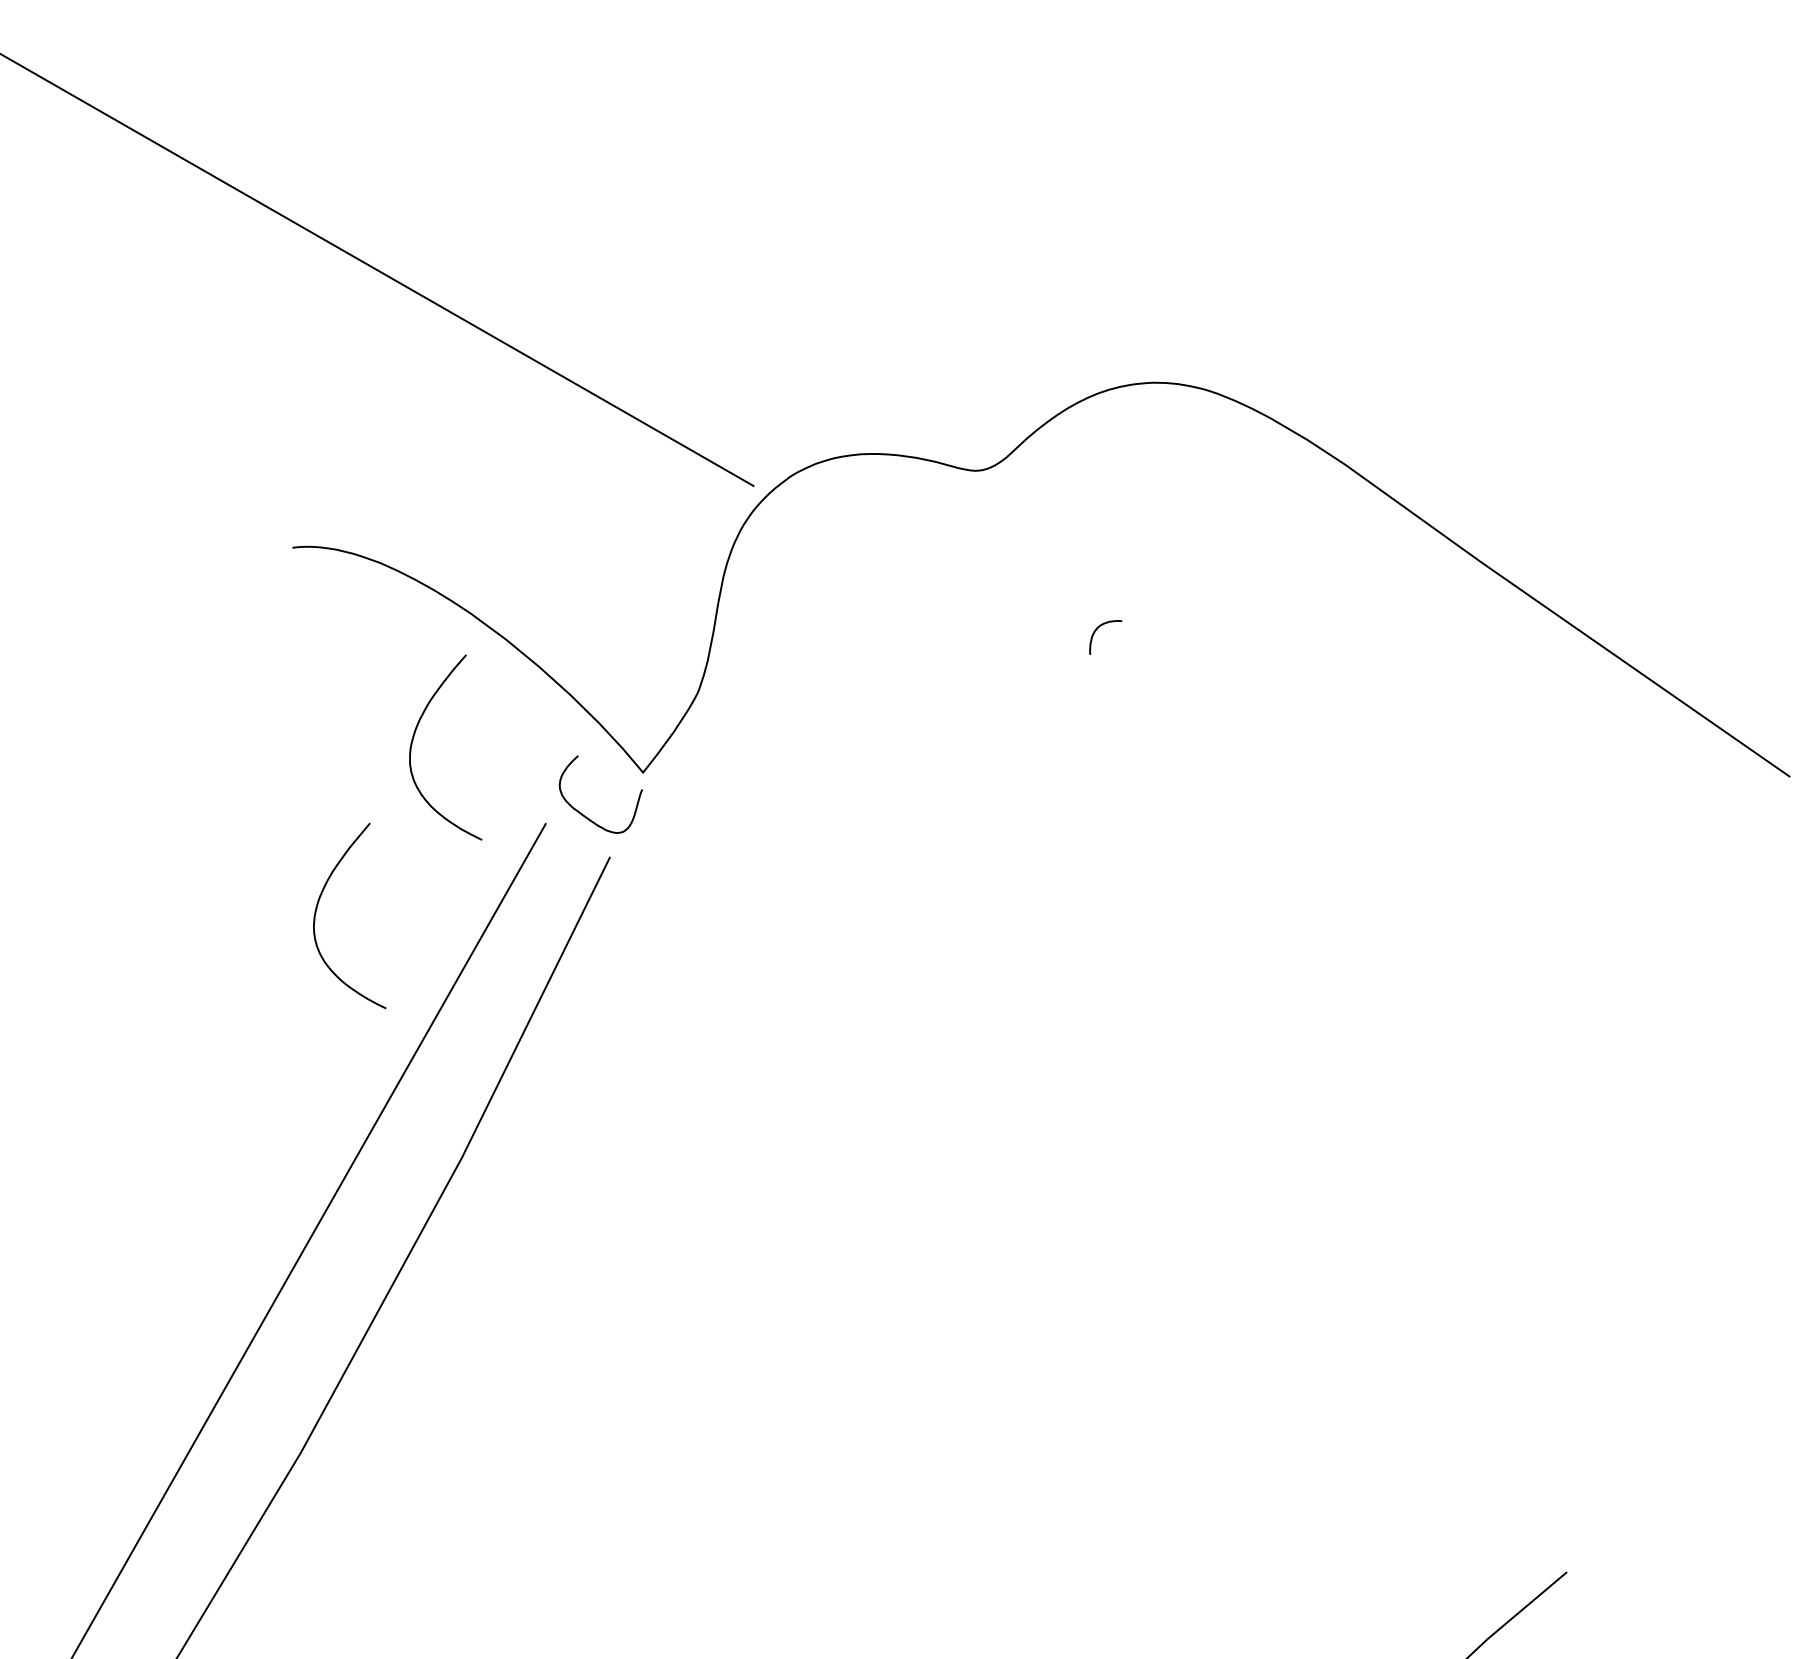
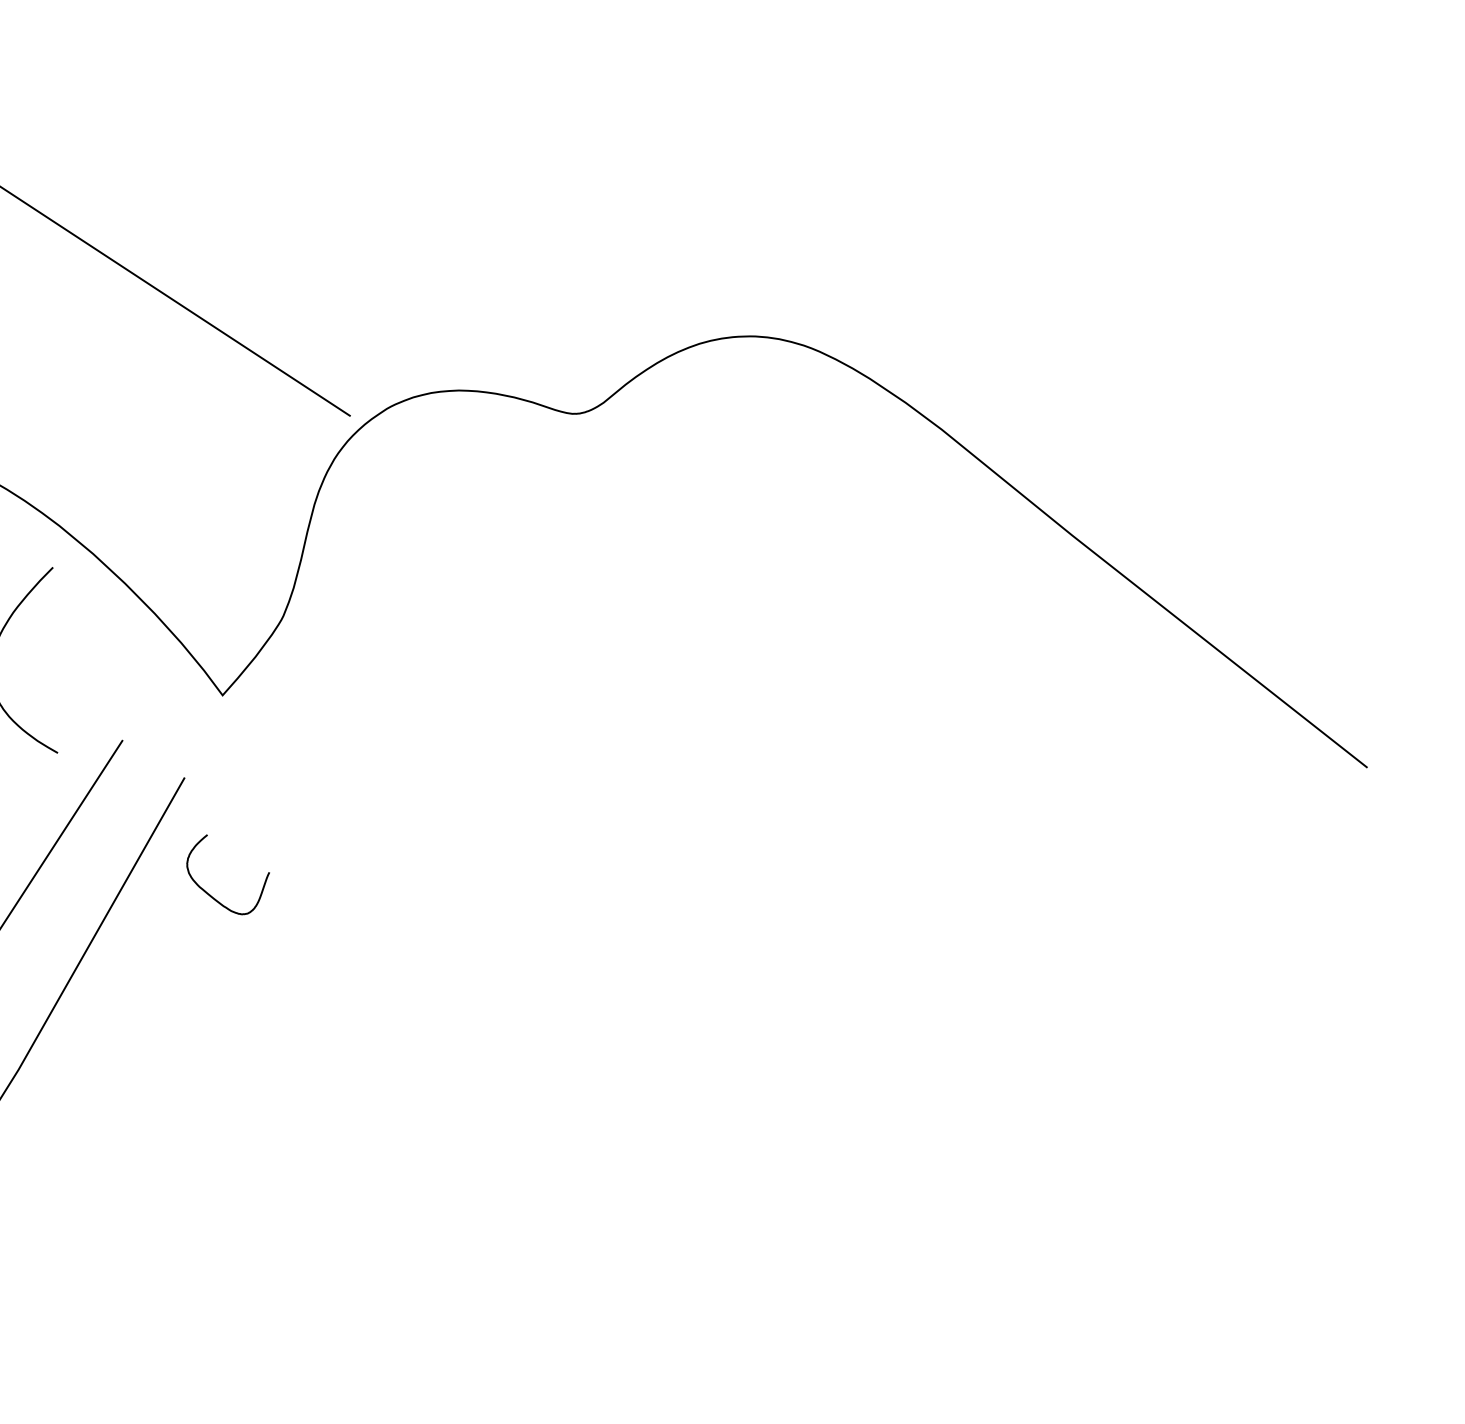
curve: (1095, 632) -> (682, 582), removed
curve: (585, 815) -> (211, 894), moved

